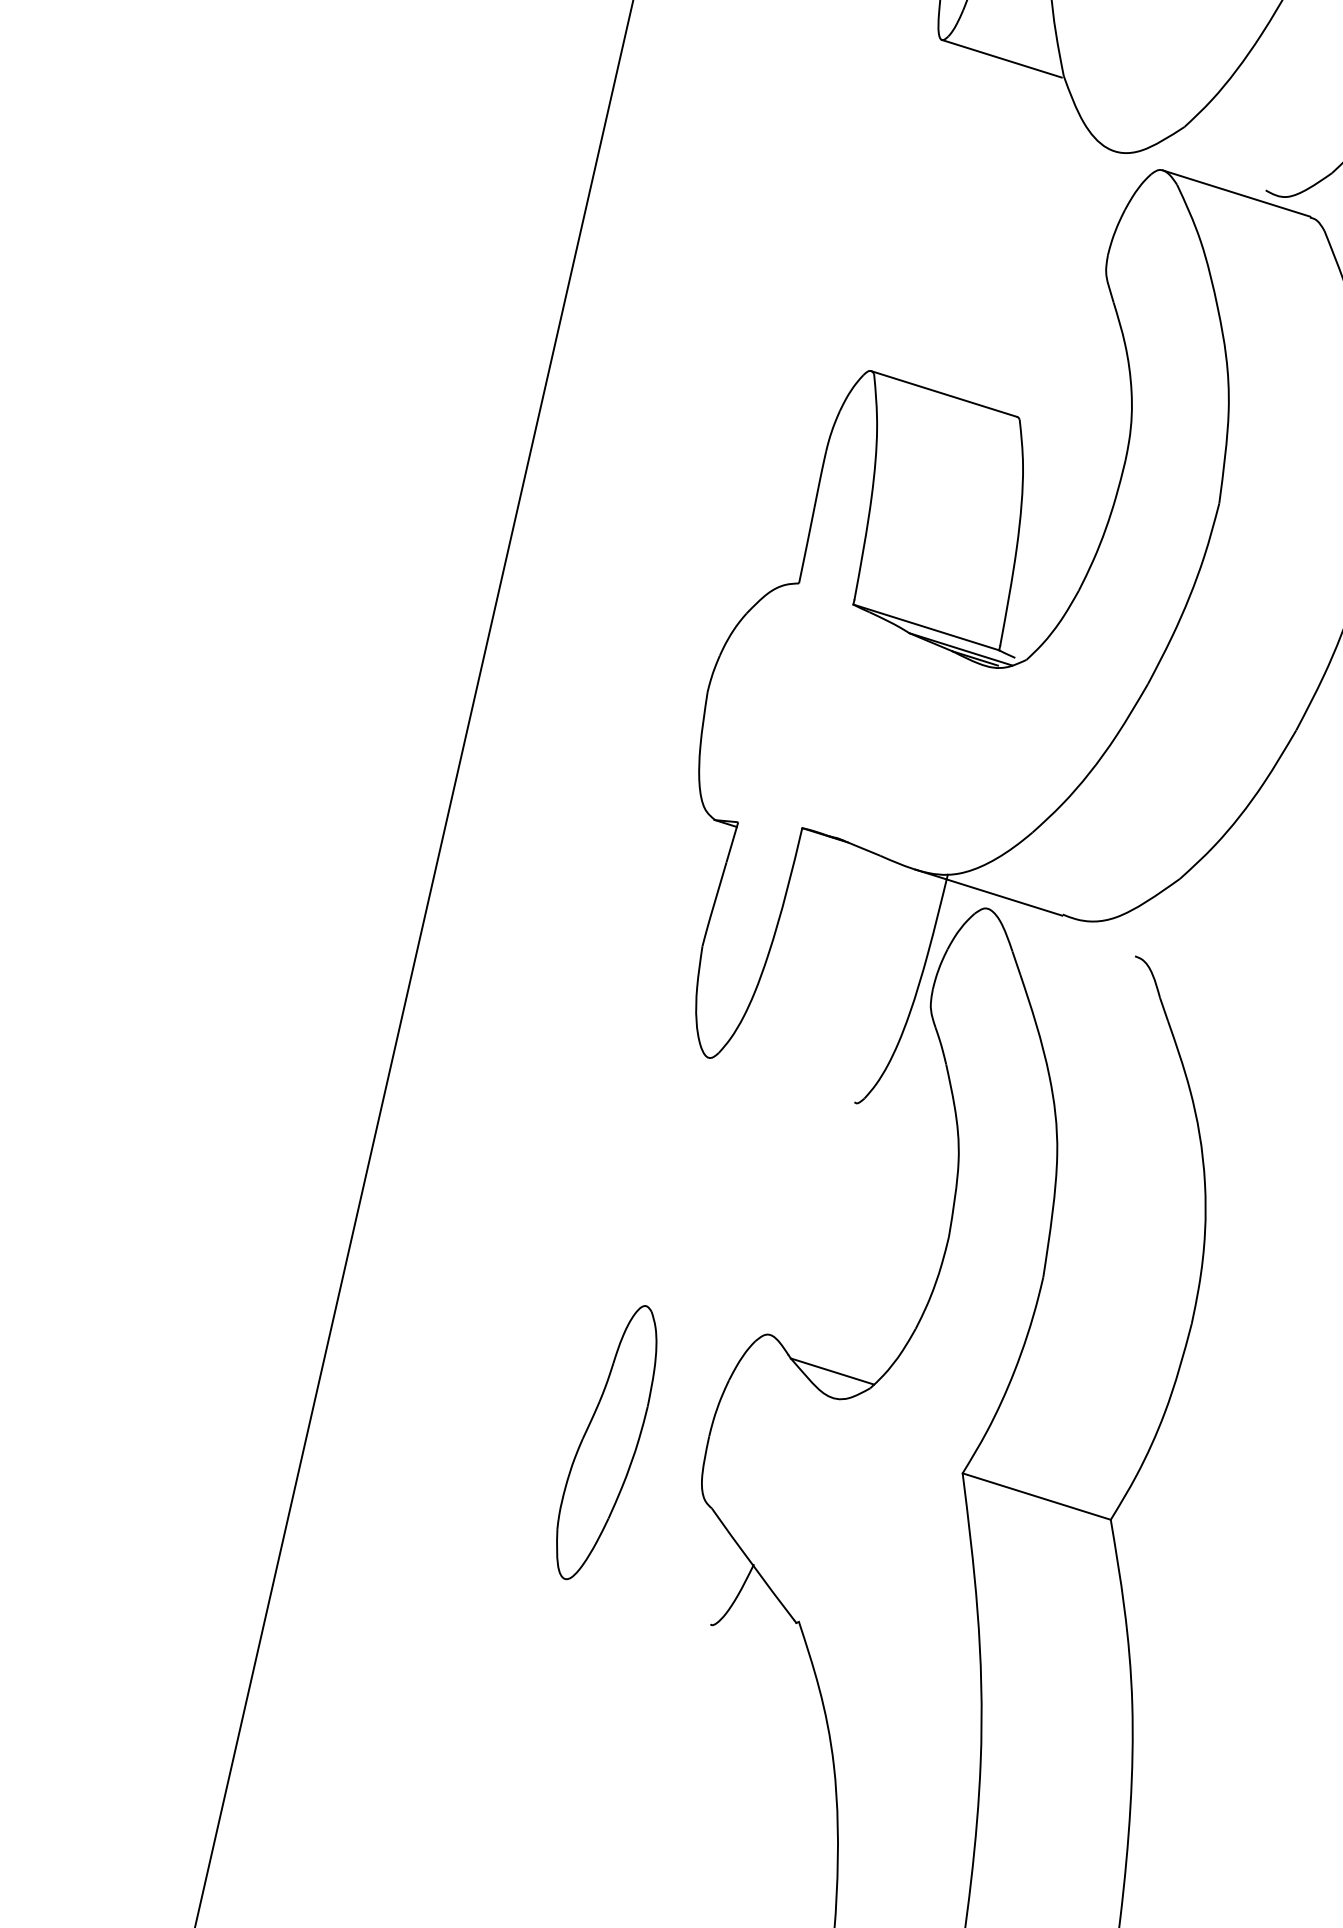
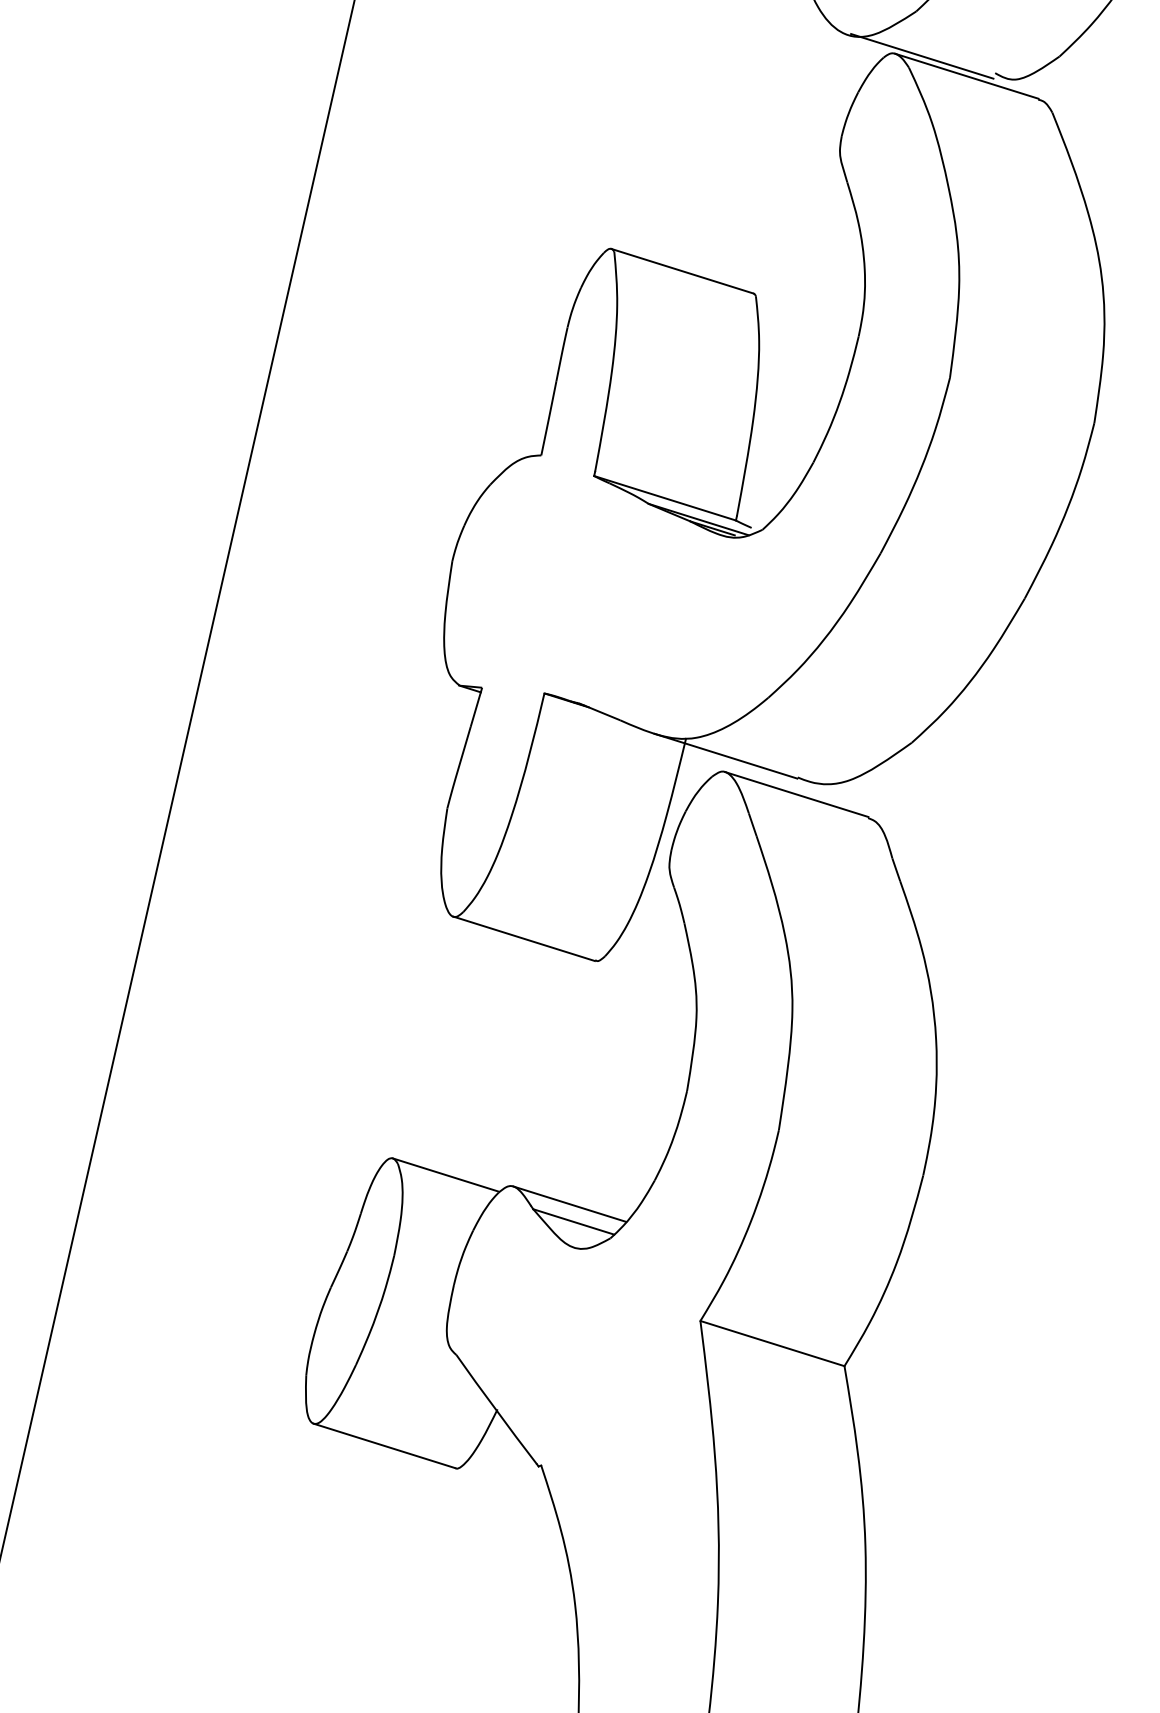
line: (1190, 173) -> (922, 56), added
line: (1061, 932) -> (796, 794), added
line: (781, 1080) -> (524, 938), added
line: (700, 1323) -> (445, 1175), added
line: (828, 1353) -> (569, 1204), added
line: (637, 1601) -> (384, 1445), added

